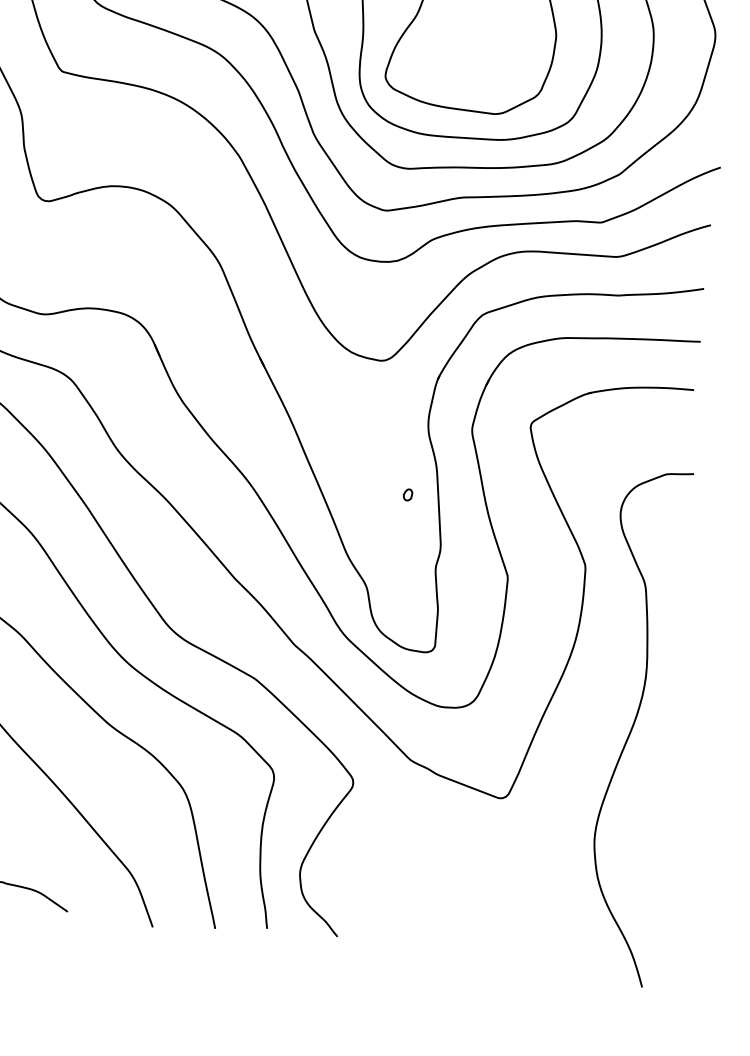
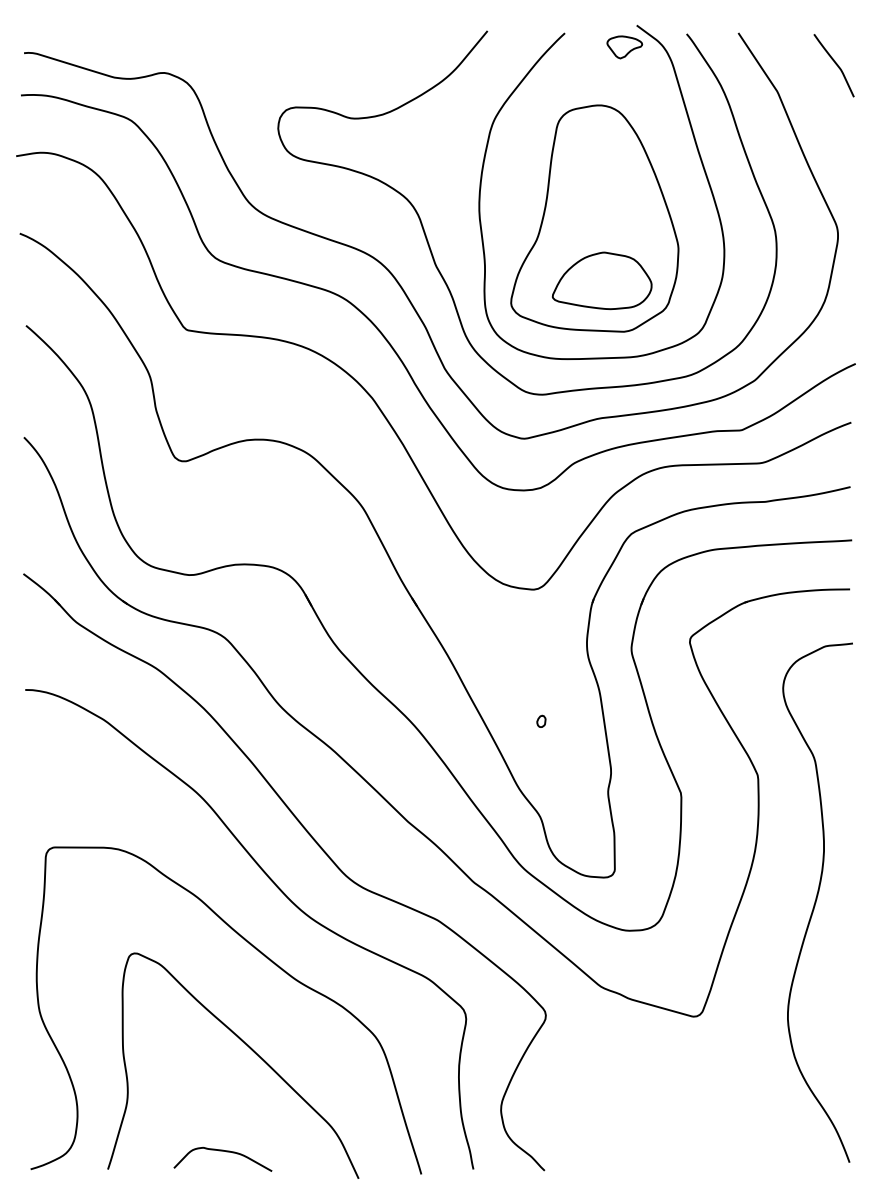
part: (477, 61) -> (601, 280), added
part: (408, 493) -> (541, 720), moved
curve: (633, 726) -> (816, 902), moved

